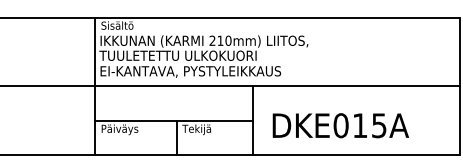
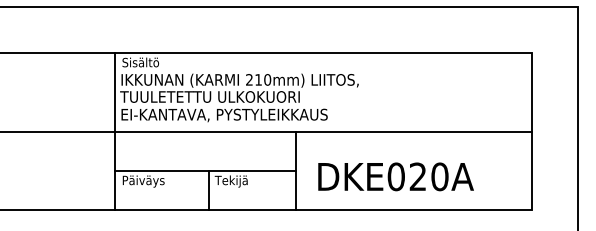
text: (369, 125) -> (428, 176), DKE015A -> DKE020A

